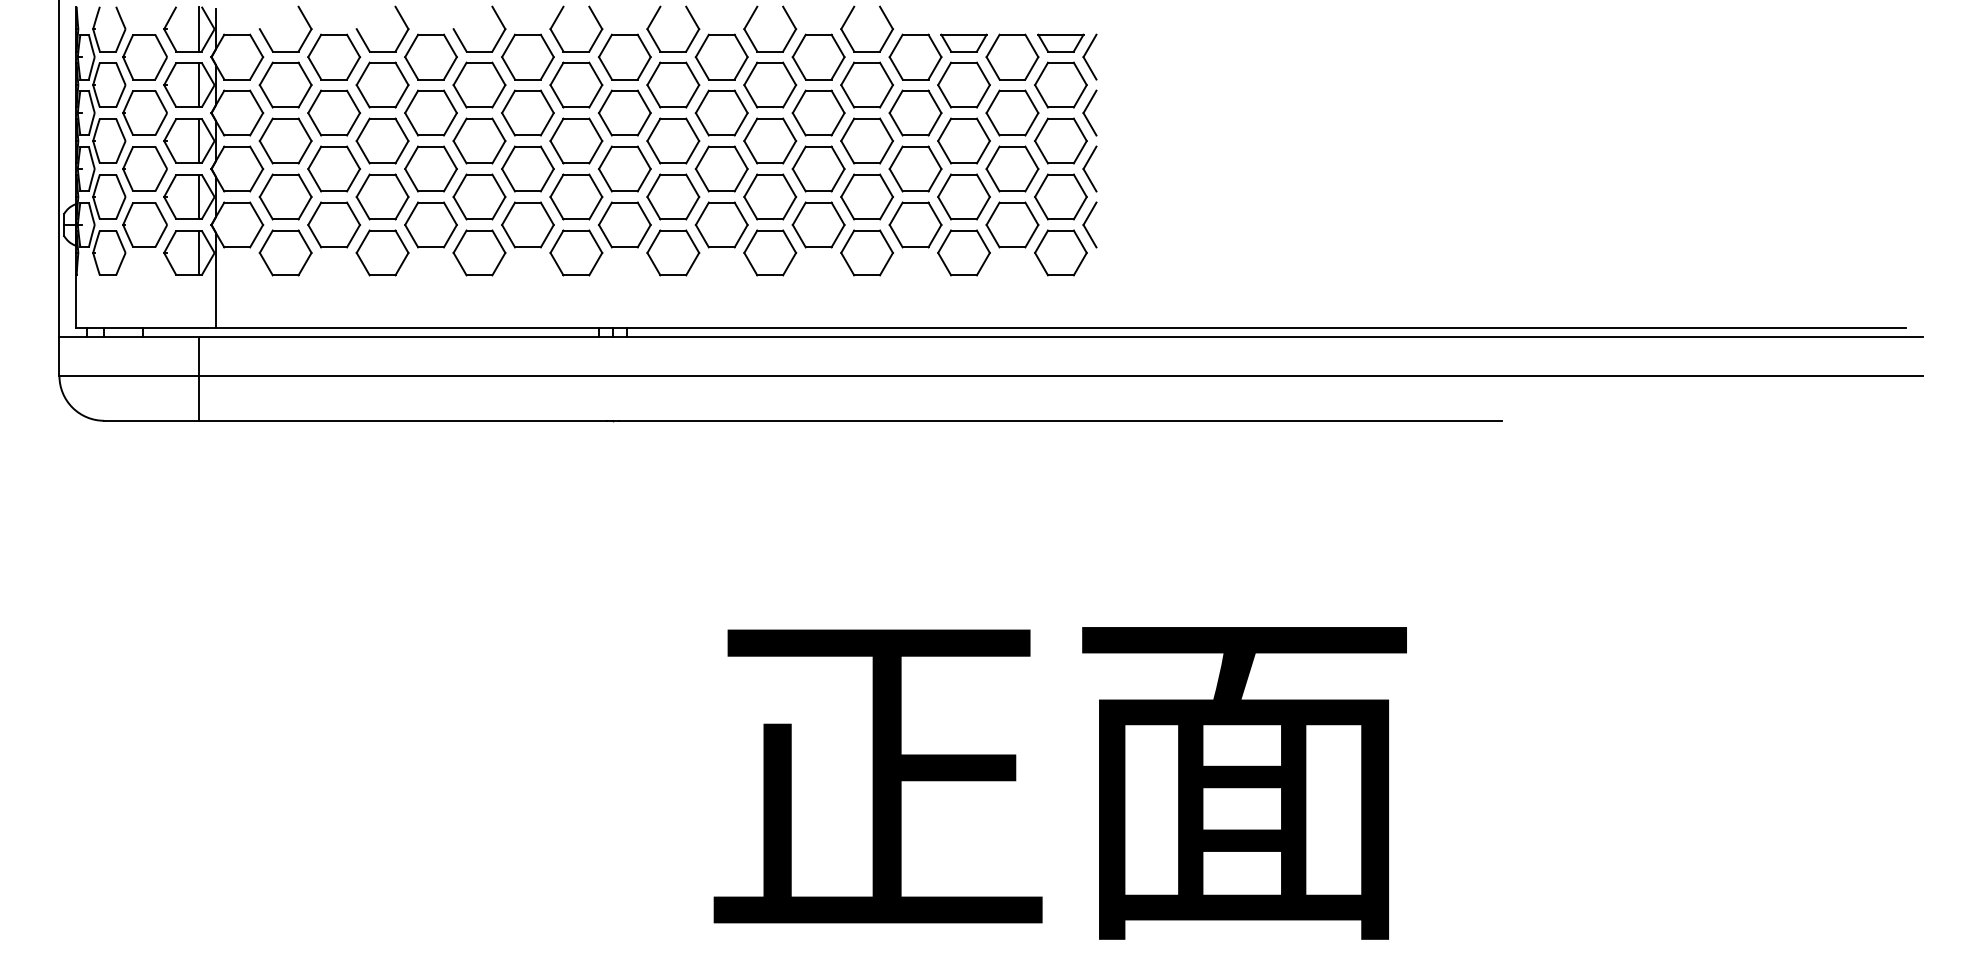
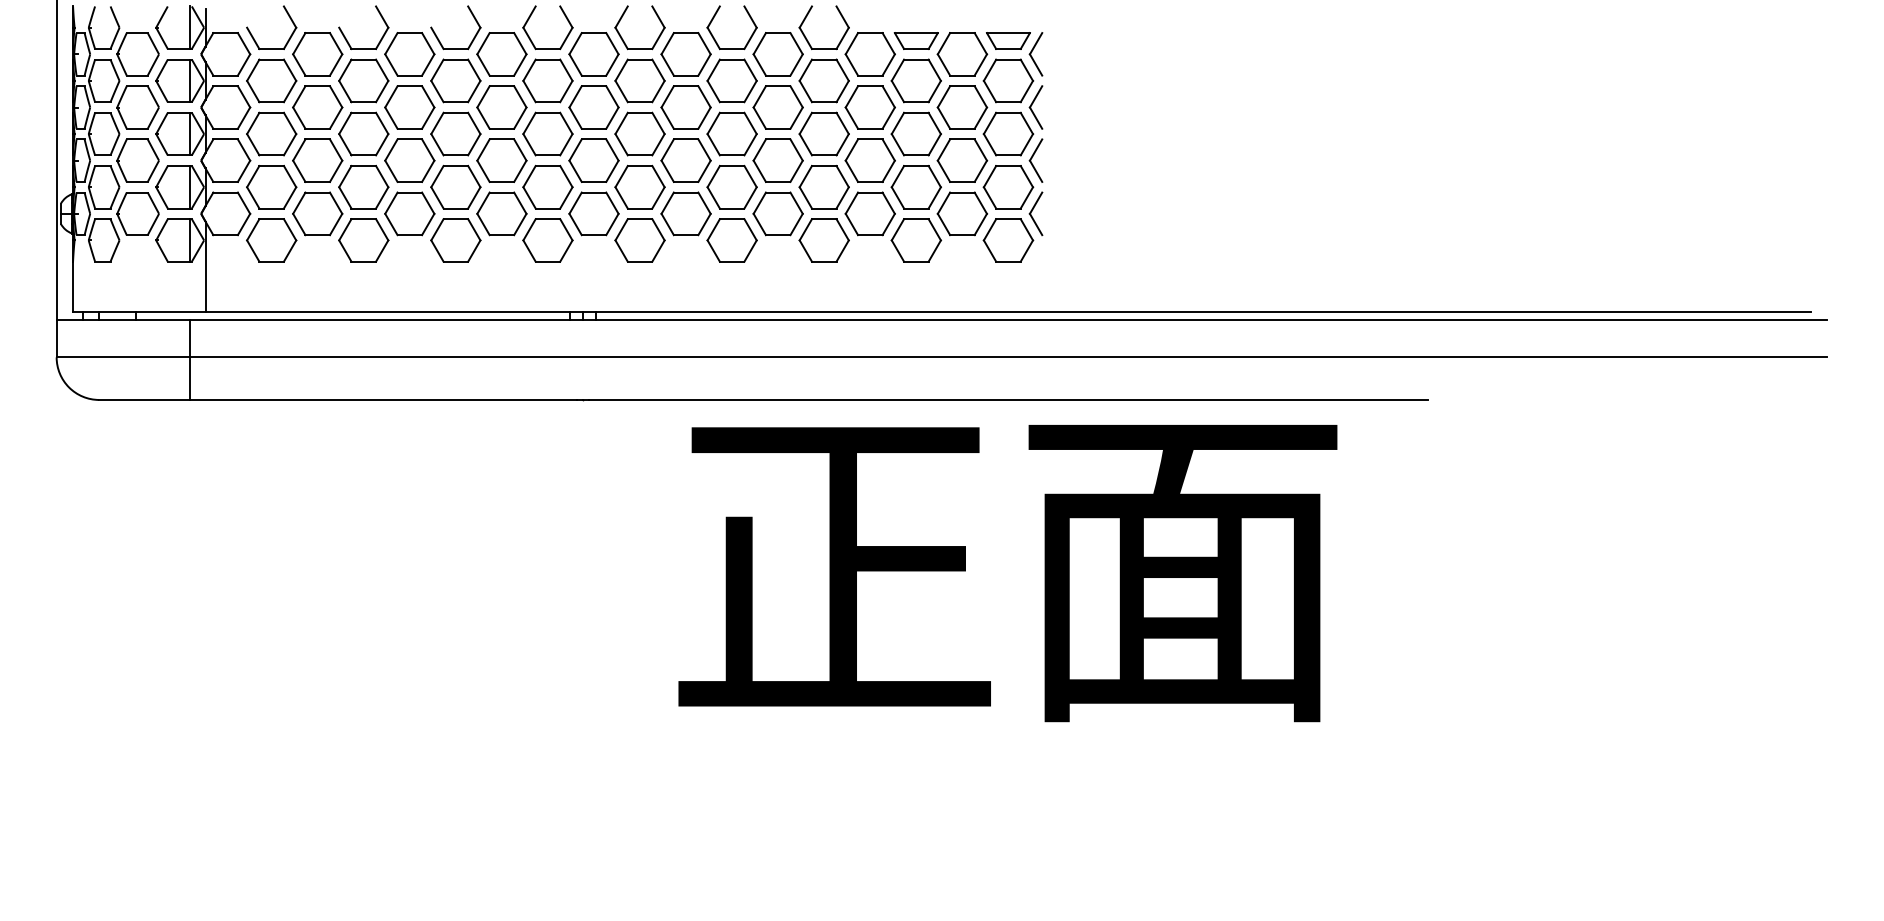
text: (1059, 783) -> (1007, 573), moved

